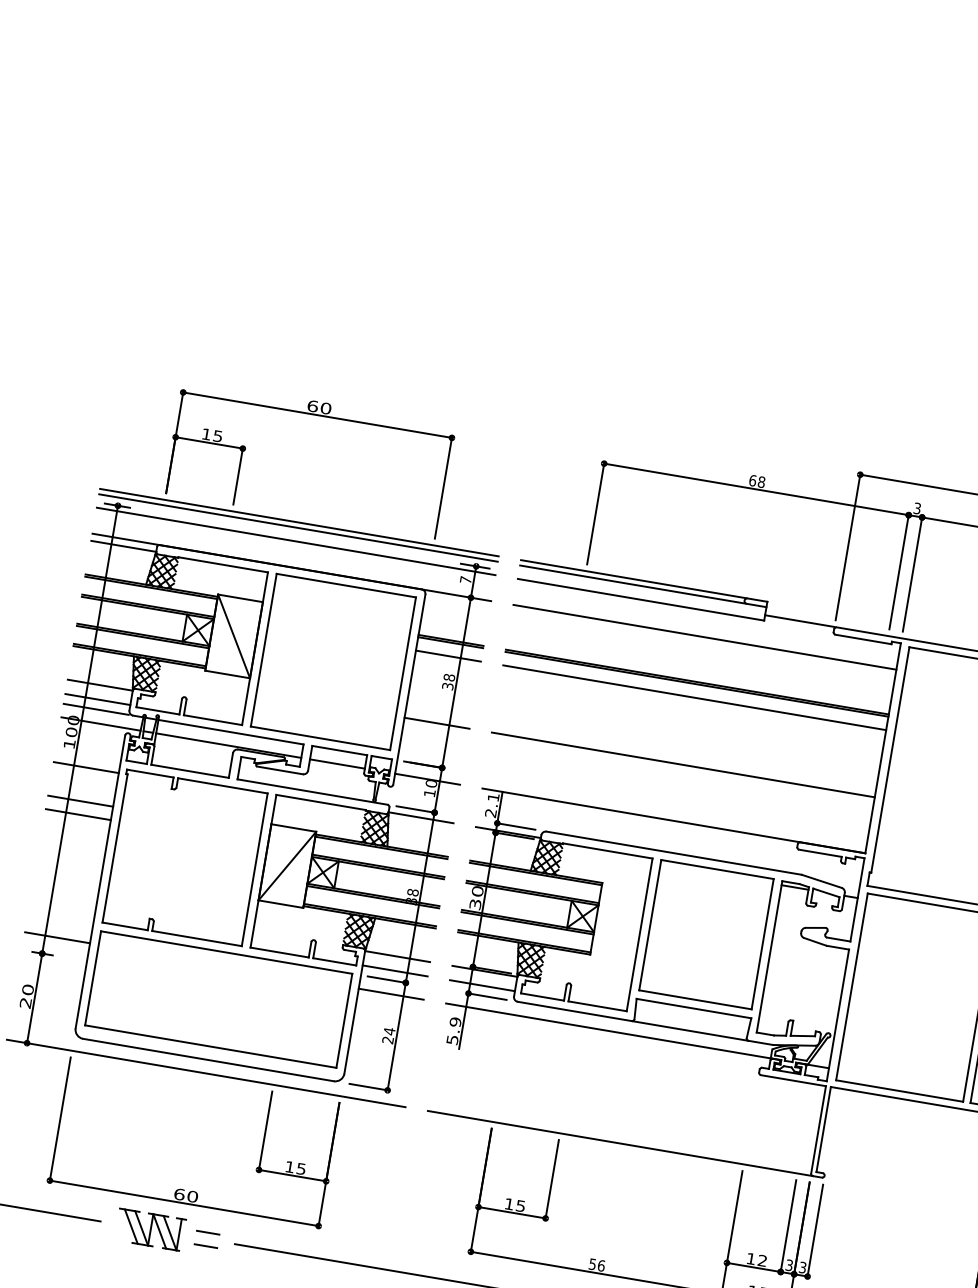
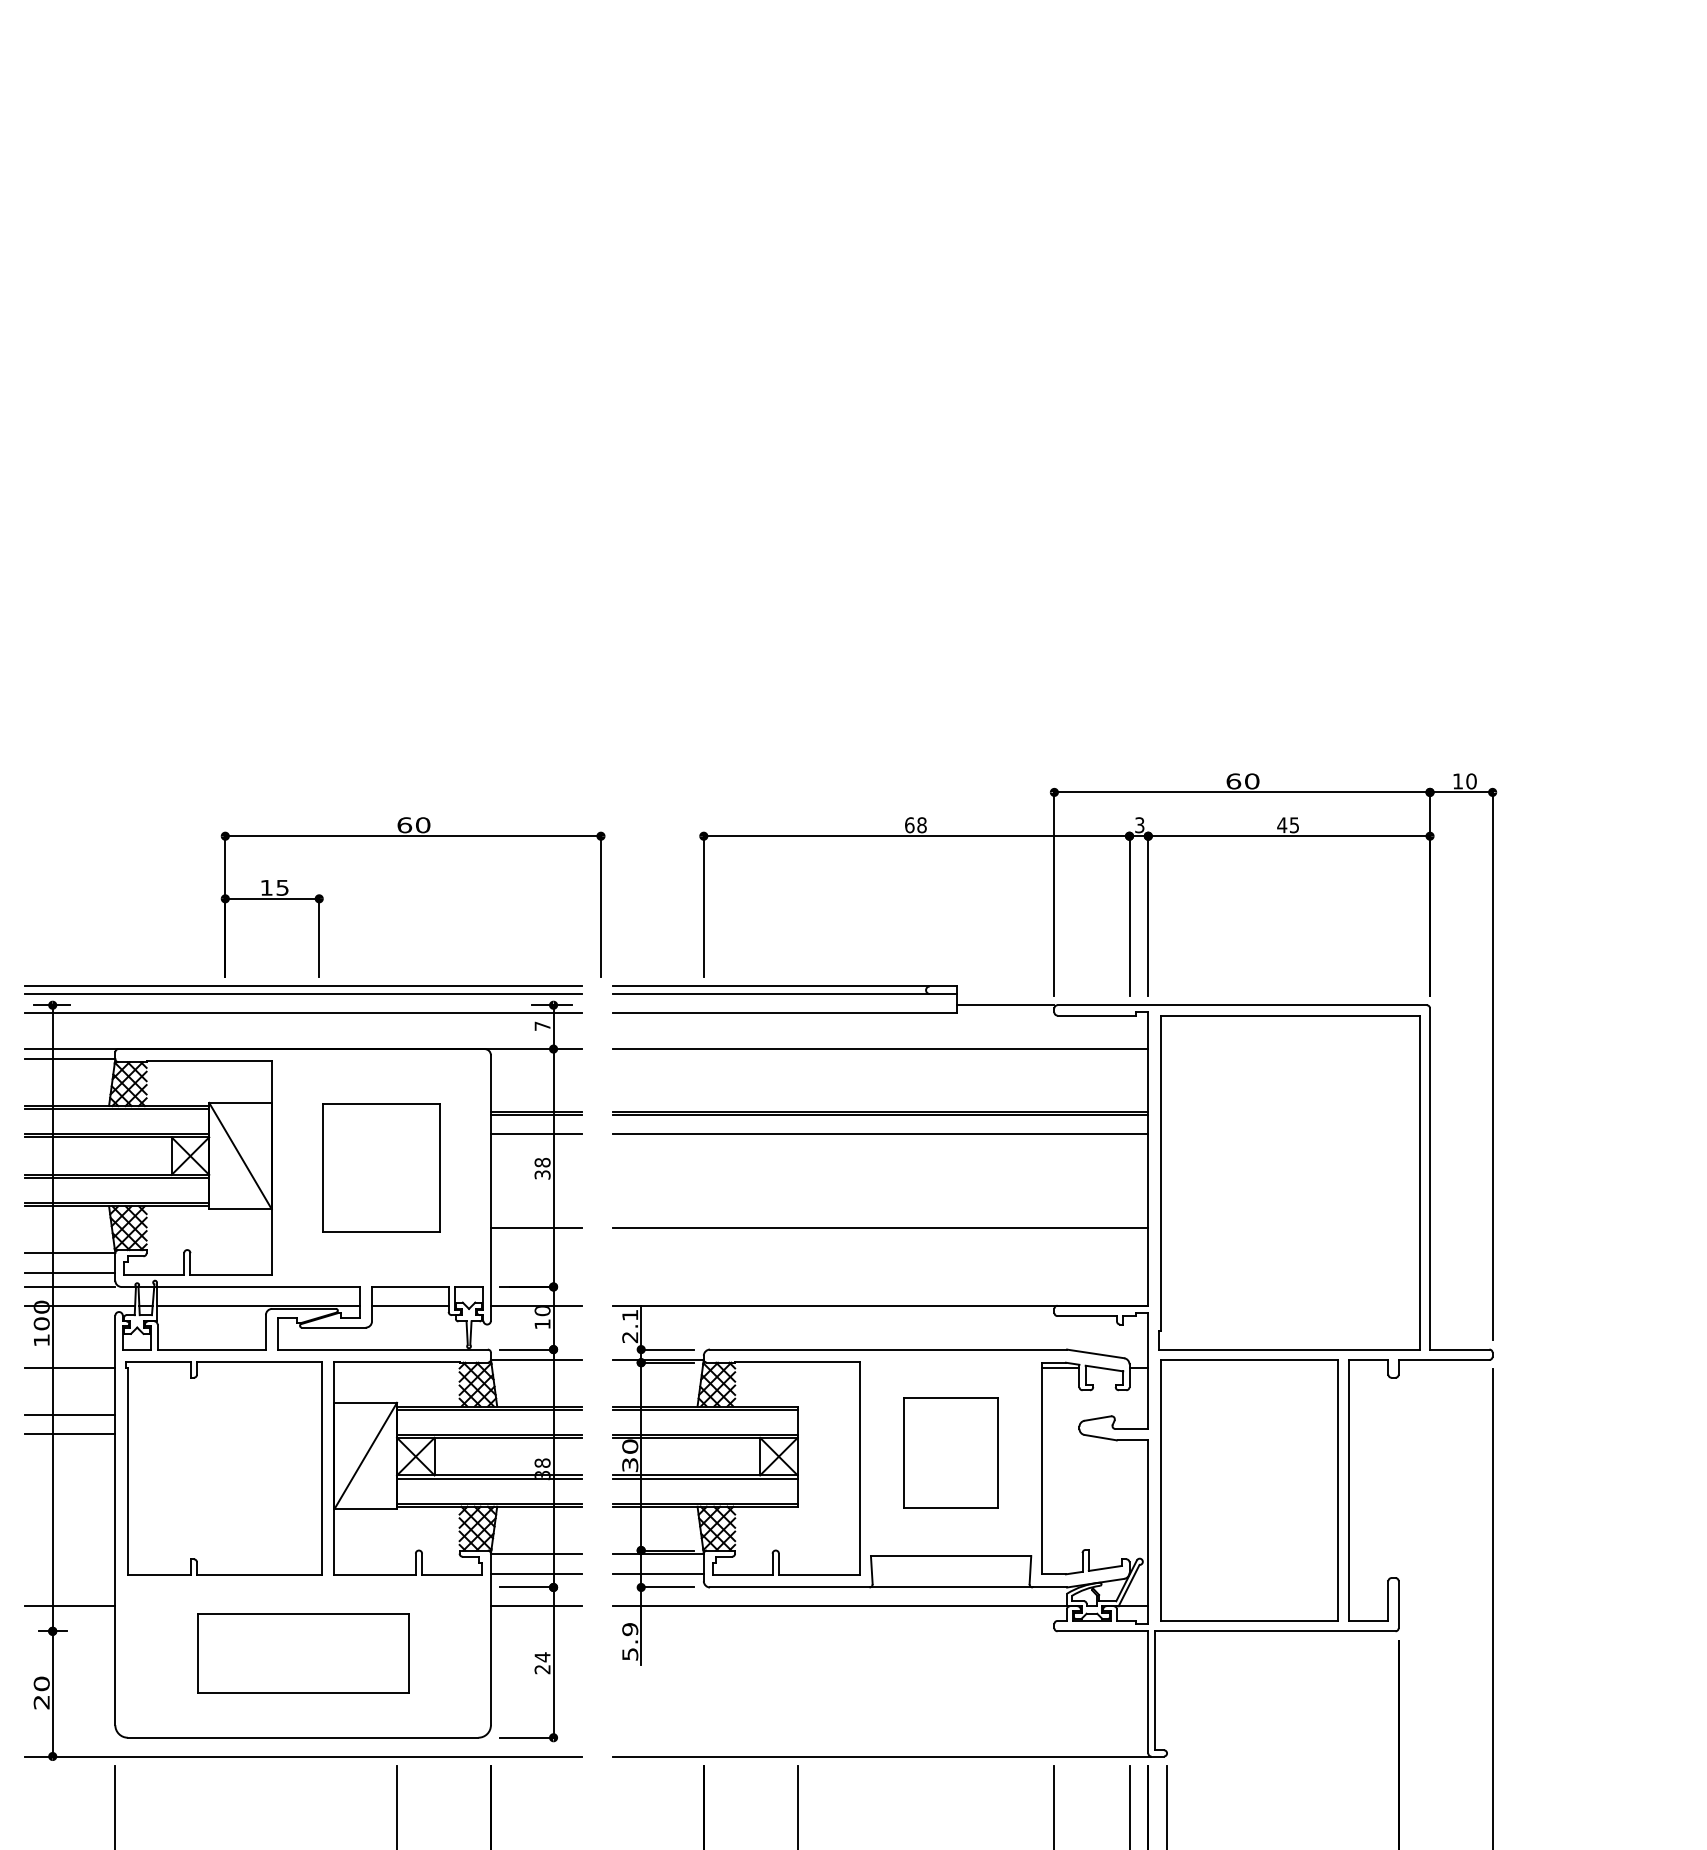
part: (317, 415) -> (412, 836), moved
part: (333, 661) -> (381, 1167), size x0.6
part: (706, 934) -> (951, 1452), size x0.6
part: (219, 999) -> (303, 1652), size x0.6

